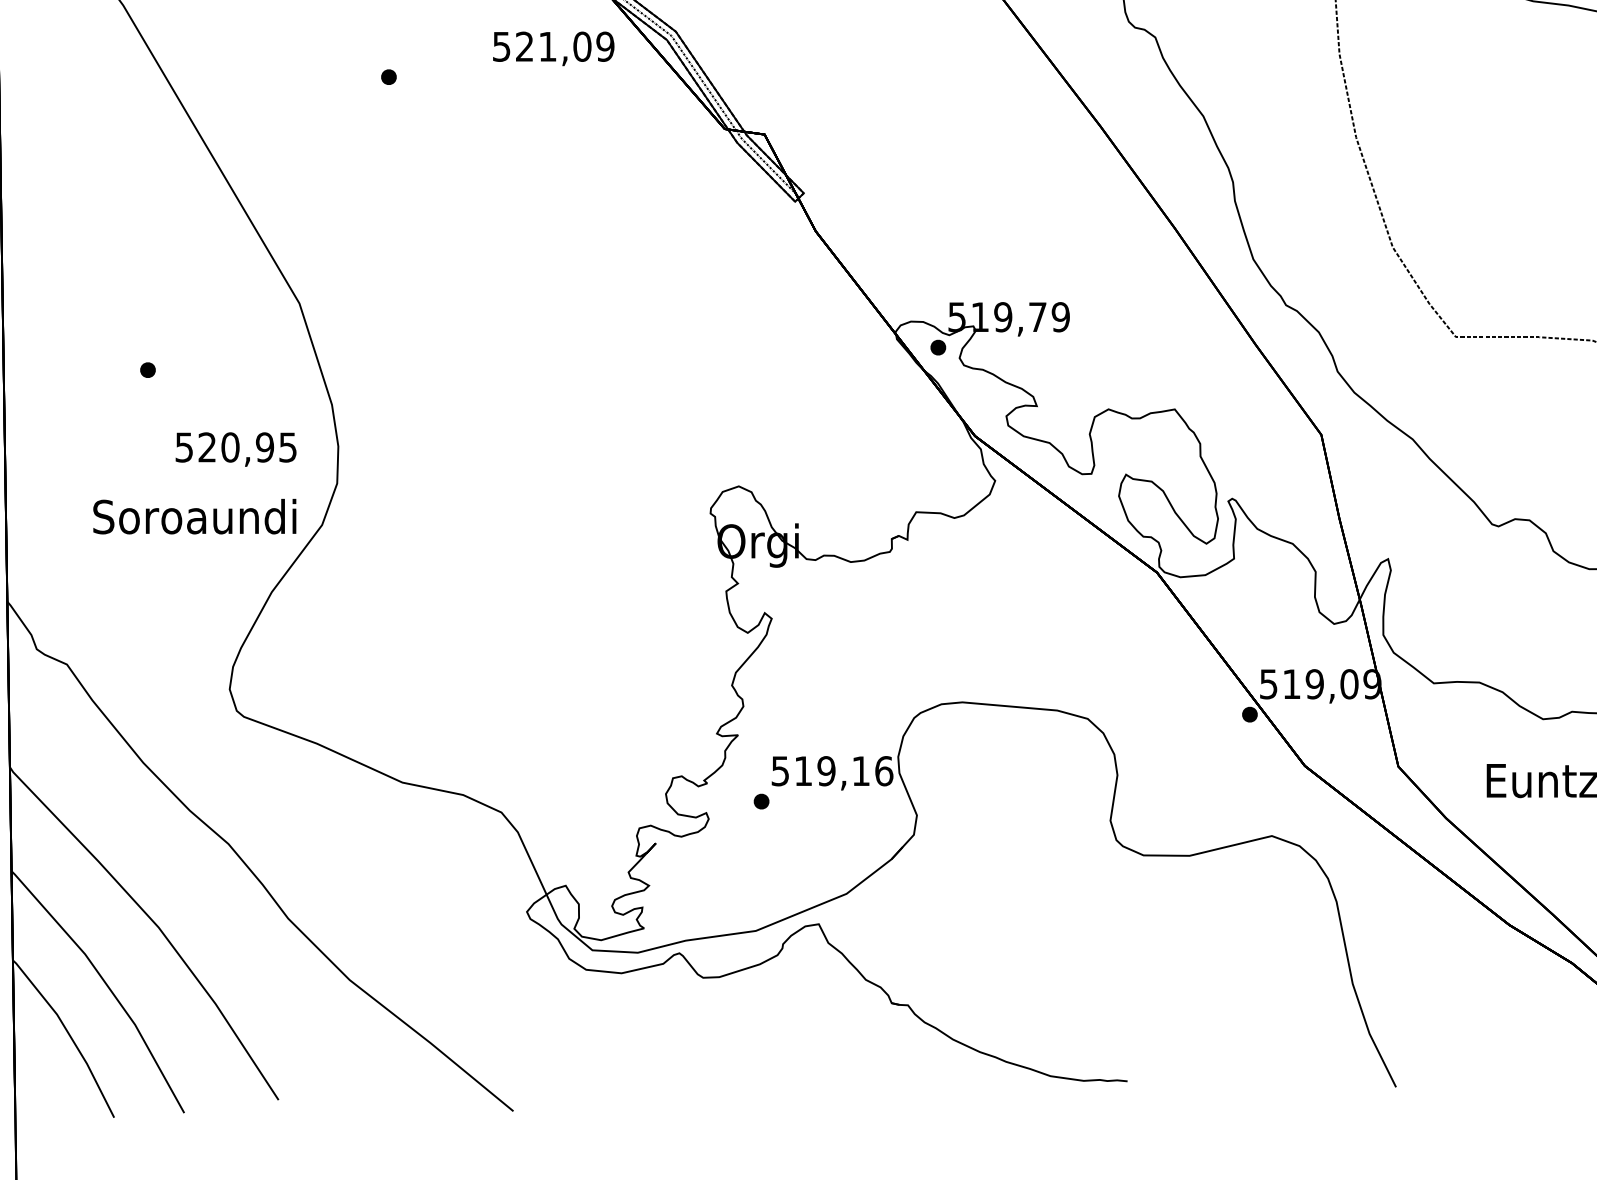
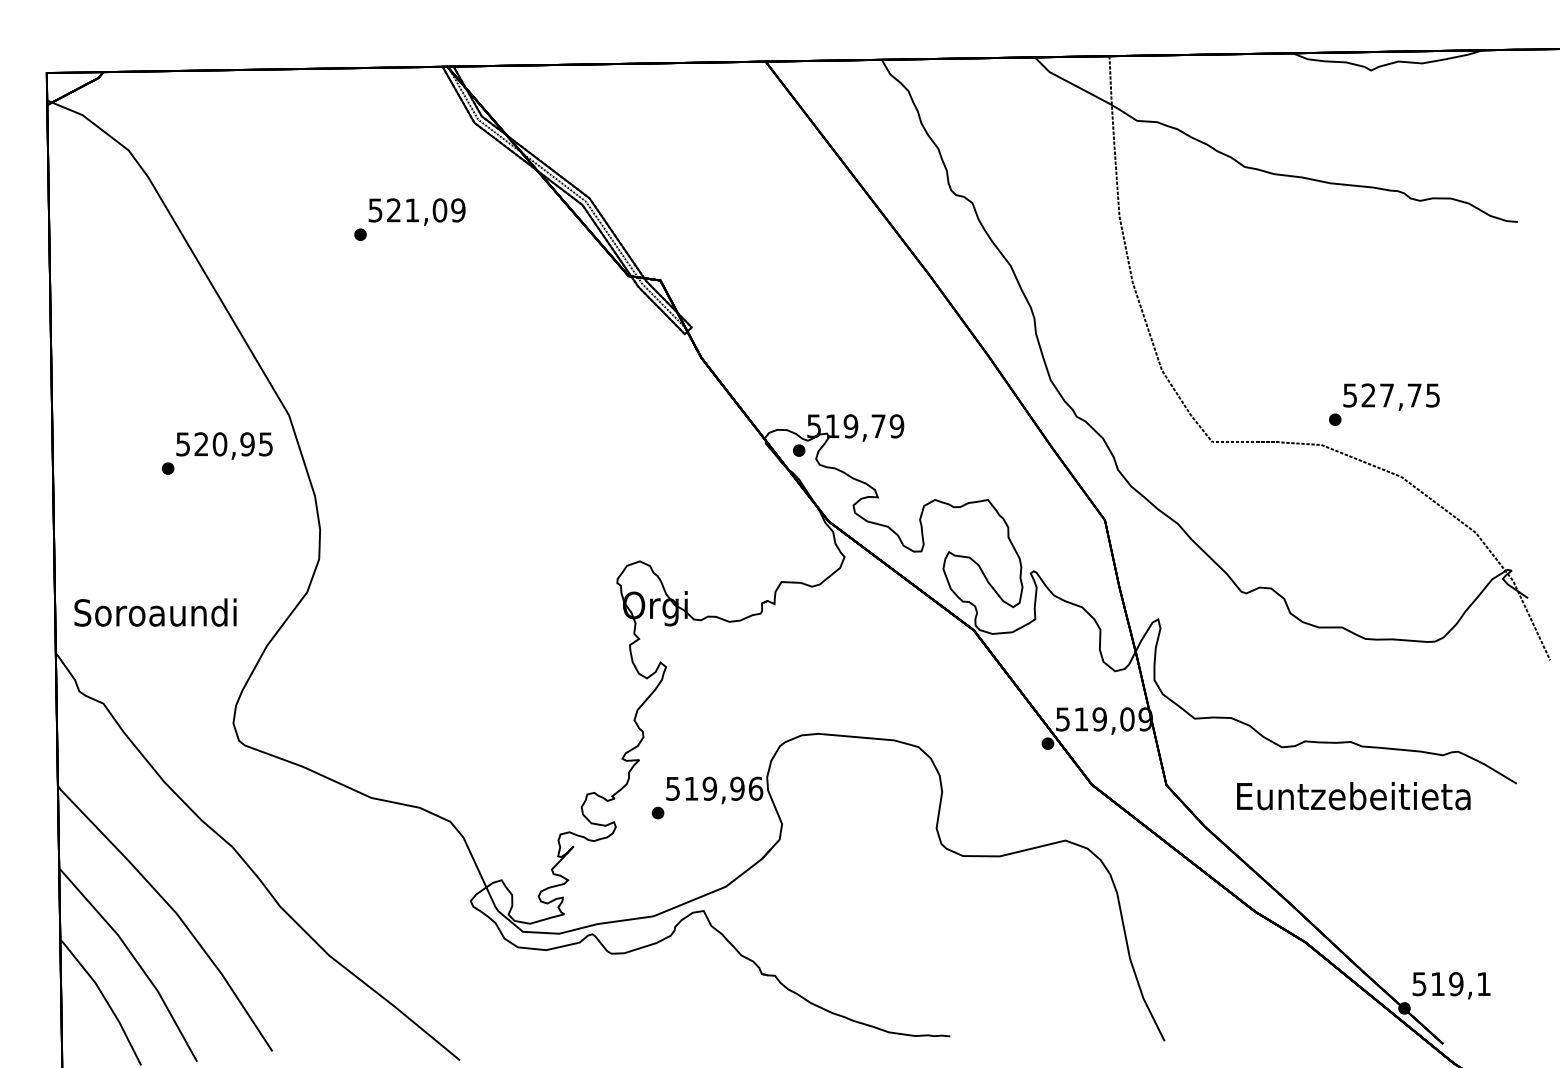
text: (552, 48) -> (416, 211), moved
text: (236, 448) -> (224, 445), moved
text: (194, 516) -> (155, 612), moved
text: (861, 770) -> (737, 788), 519,16 -> 519,96

